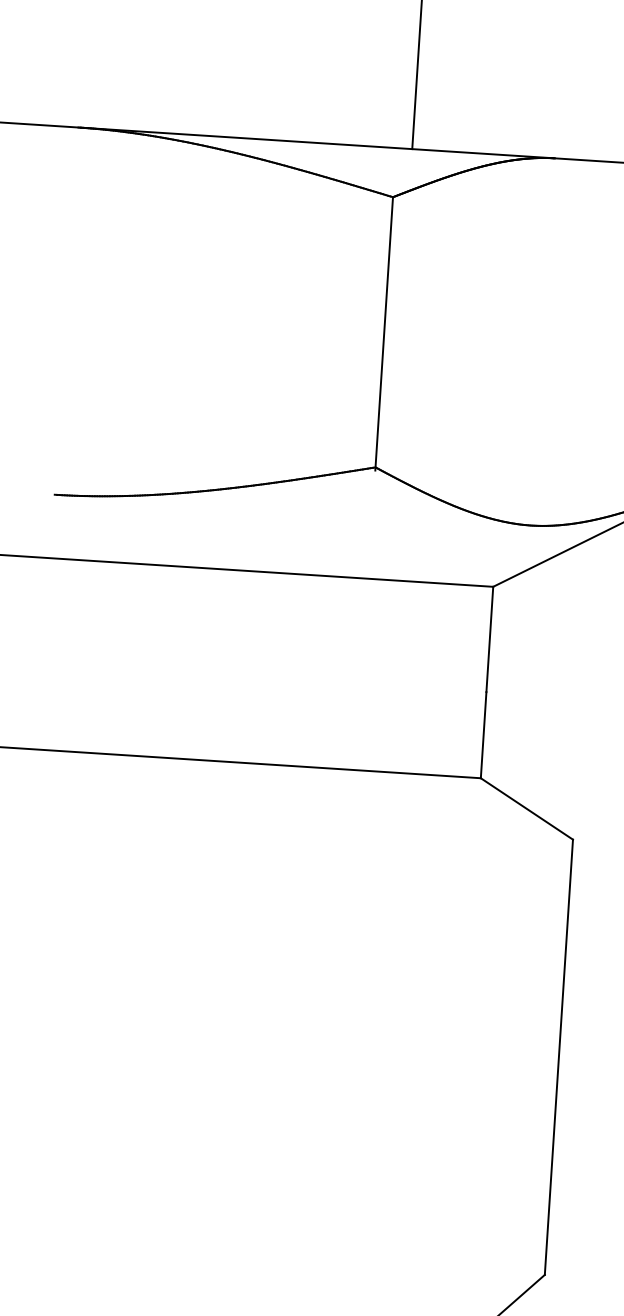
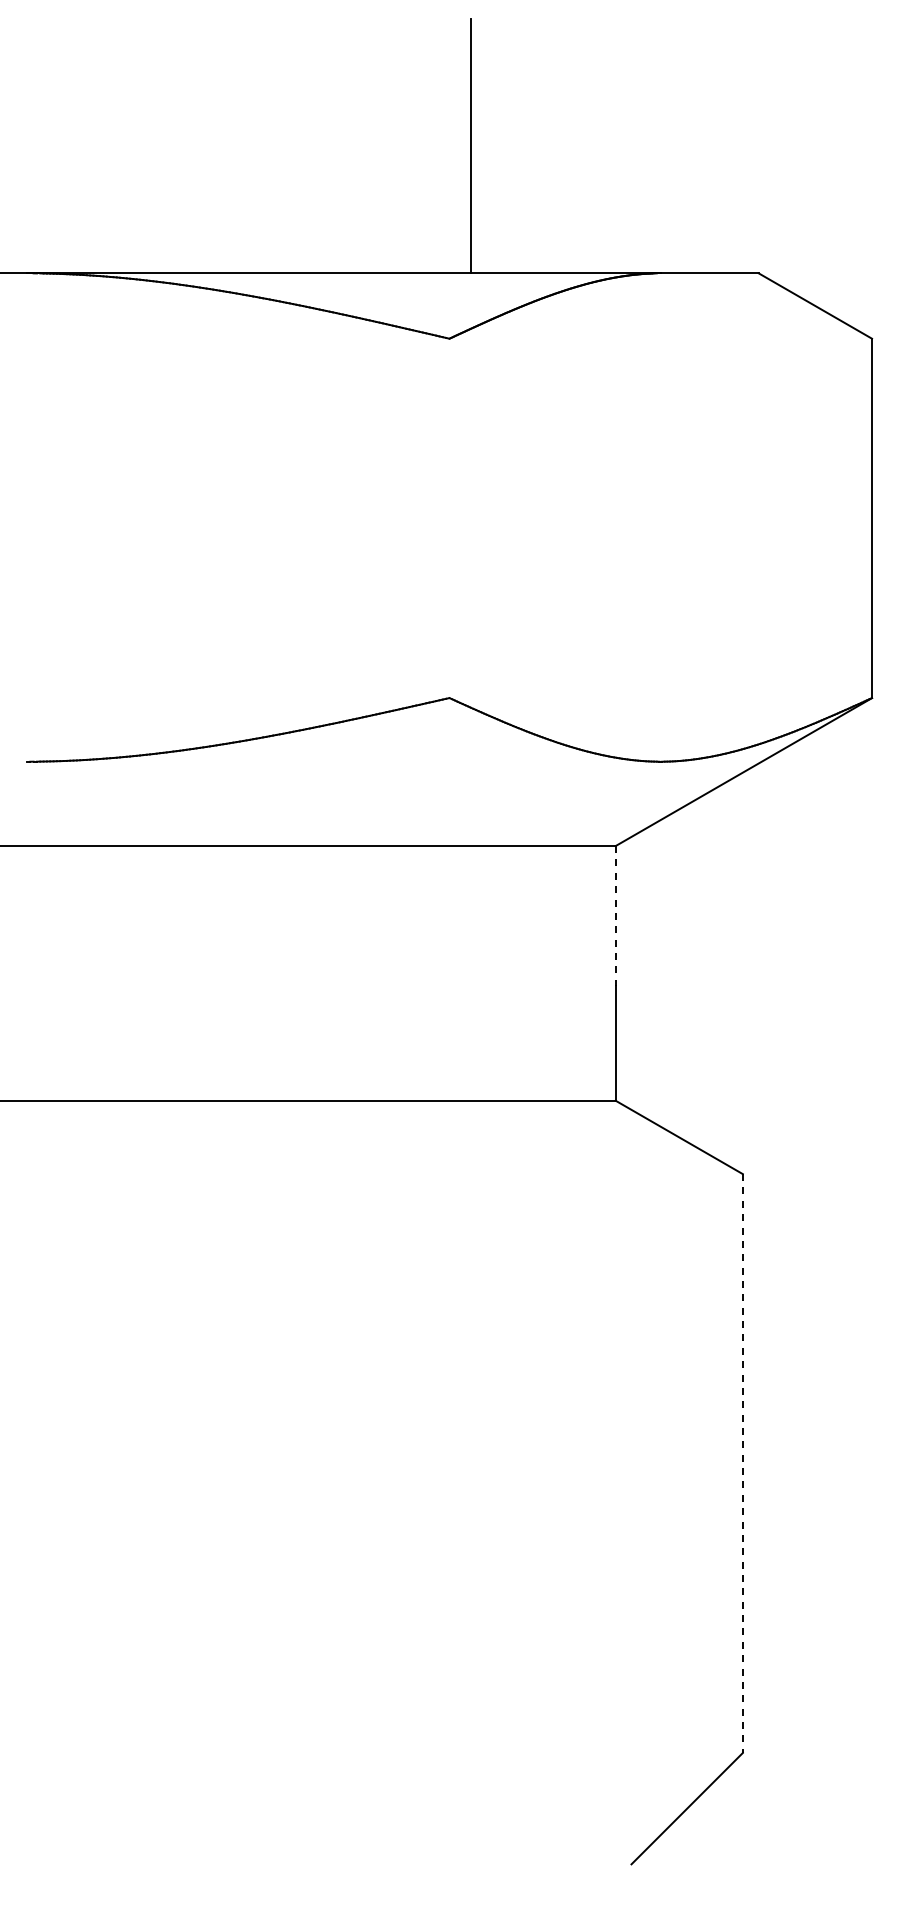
line: (384, 333) -> (449, 520), removed
line: (489, 639) -> (615, 916), solid -> dashed
line: (558, 1057) -> (742, 1464), solid -> dashed

